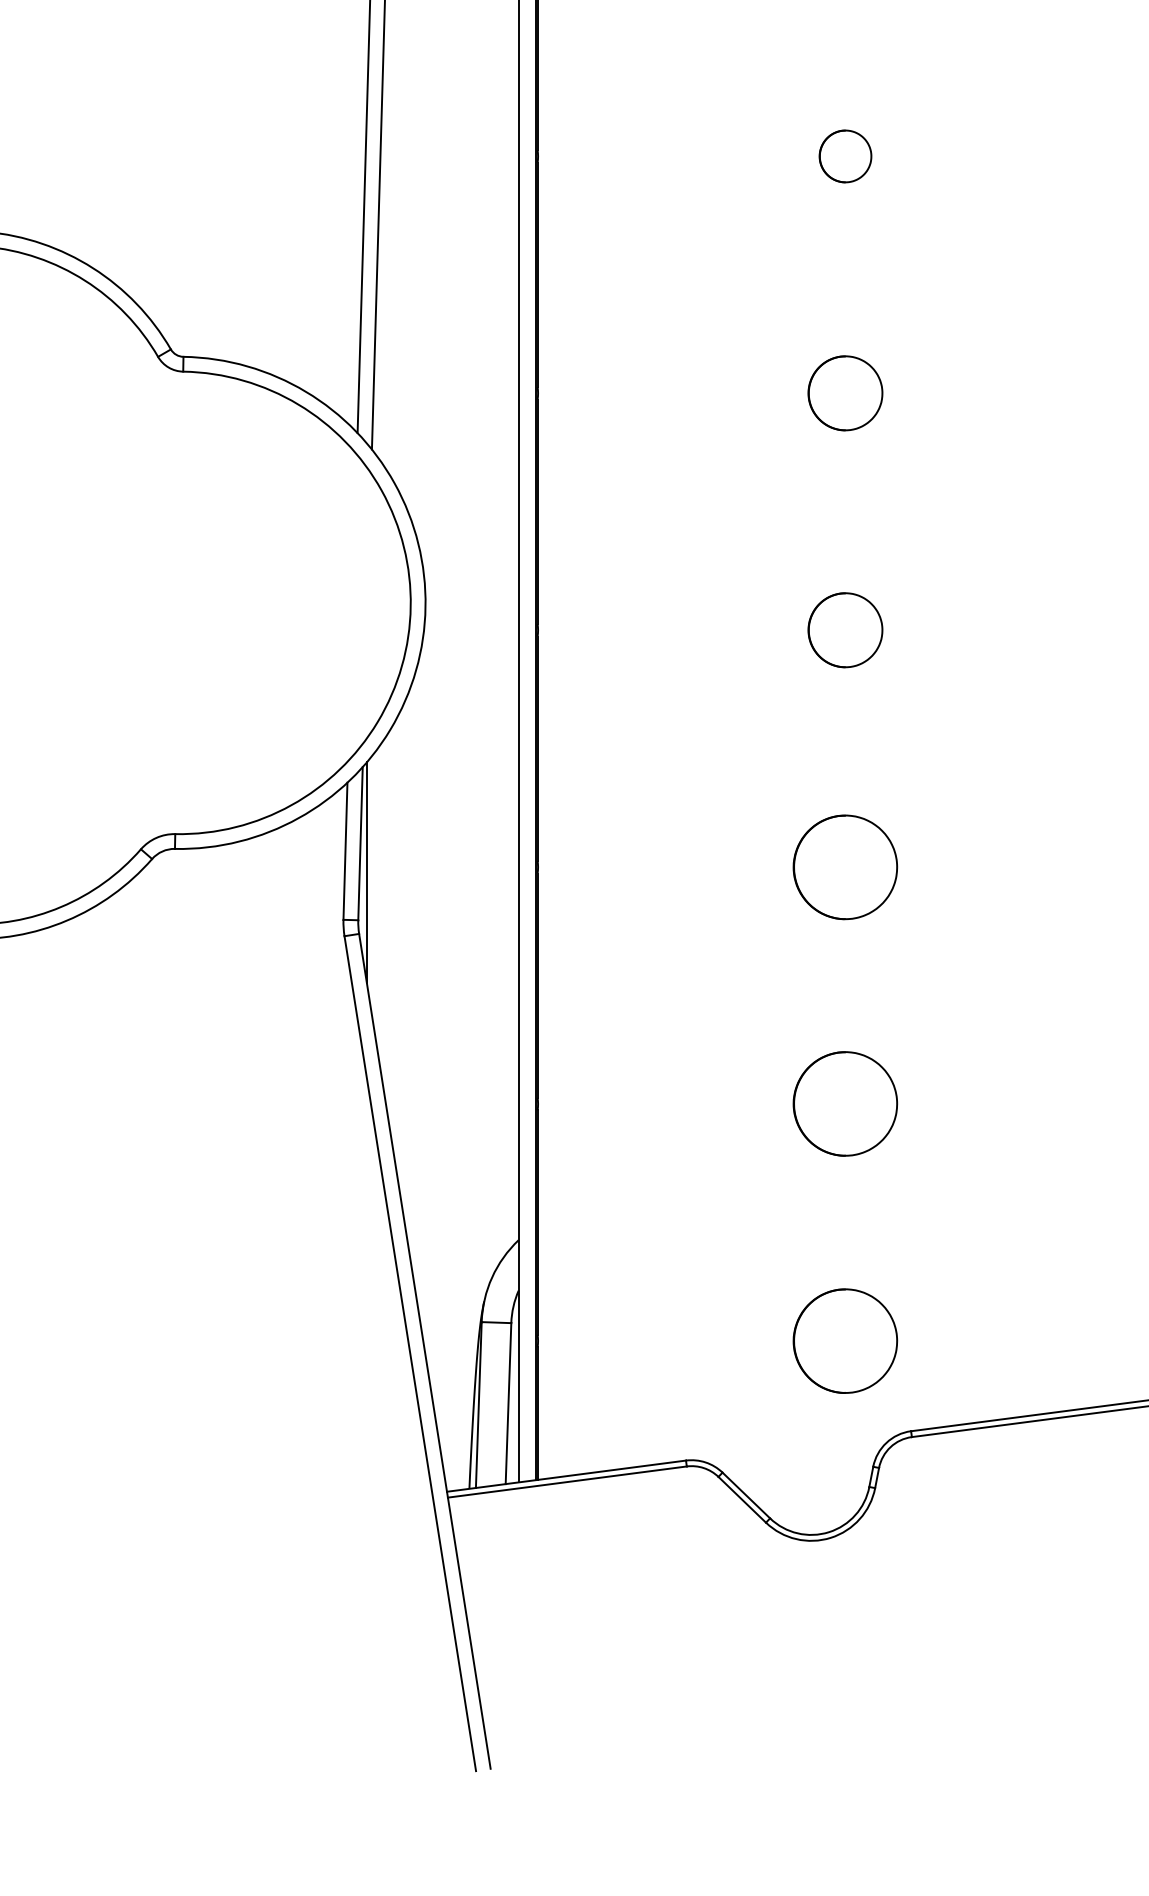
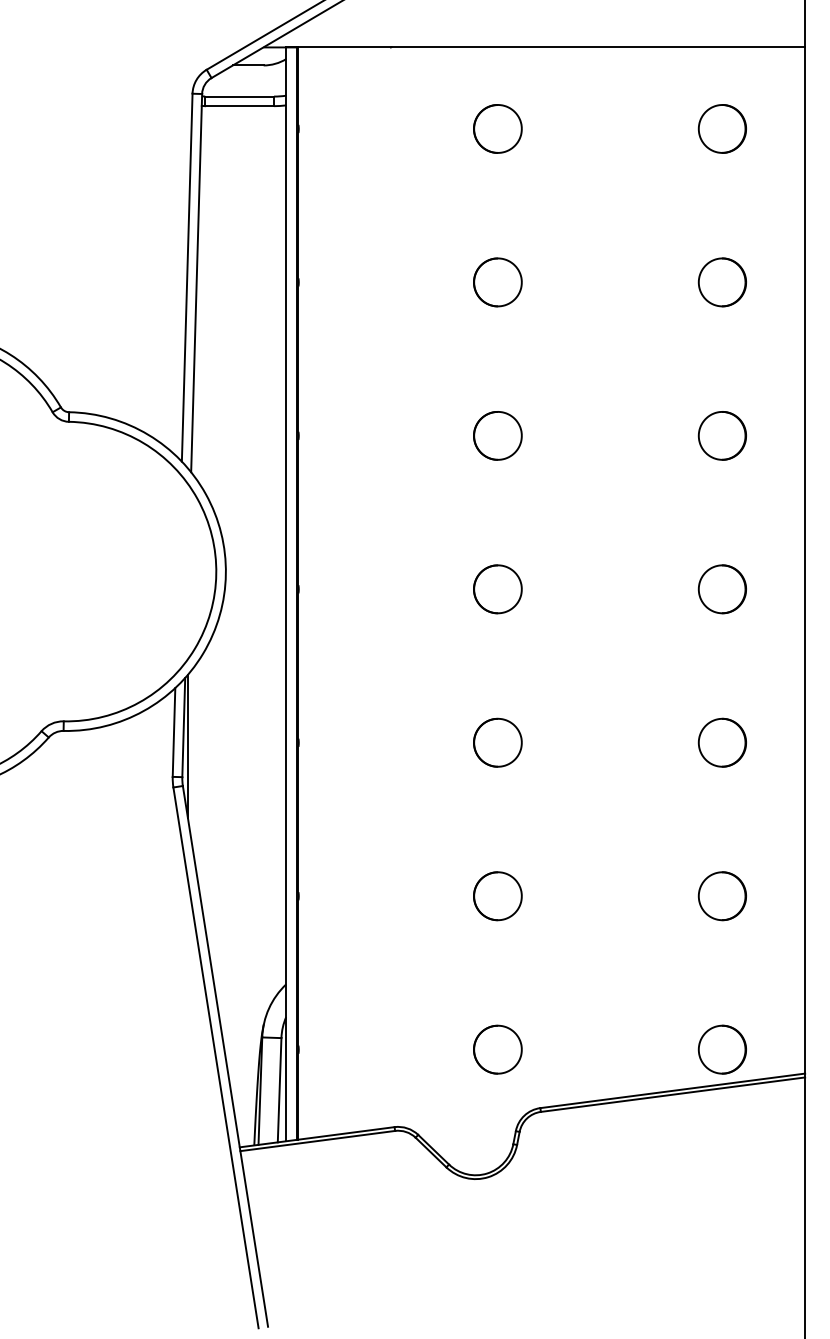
part: (844, 156) -> (497, 282), size x1.43
part: (844, 866) -> (497, 742), size x0.71
part: (844, 1104) -> (497, 896), size x0.71
part: (844, 1340) -> (497, 1049), size x0.71

